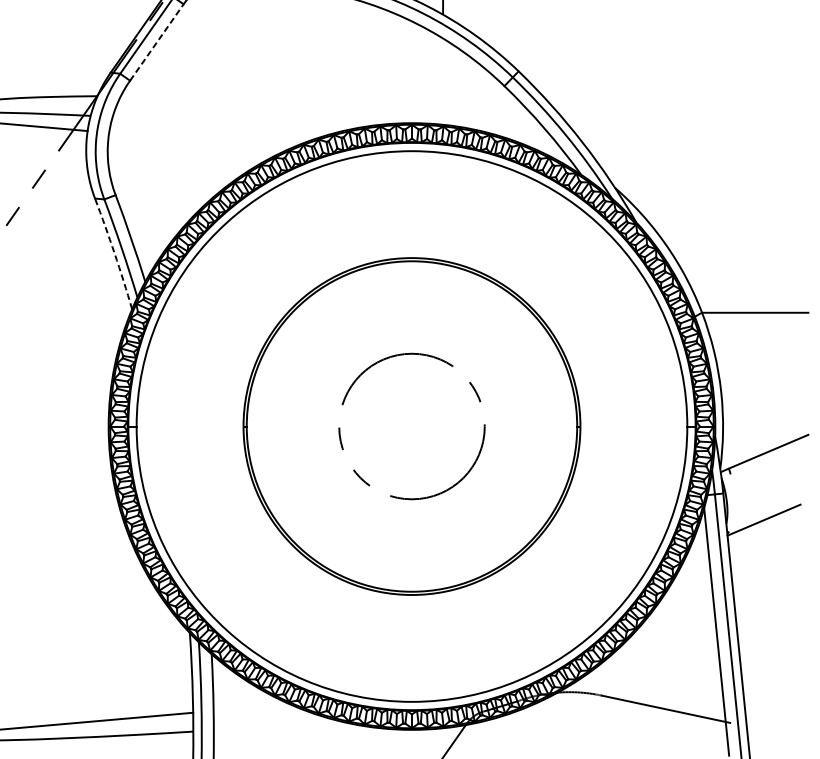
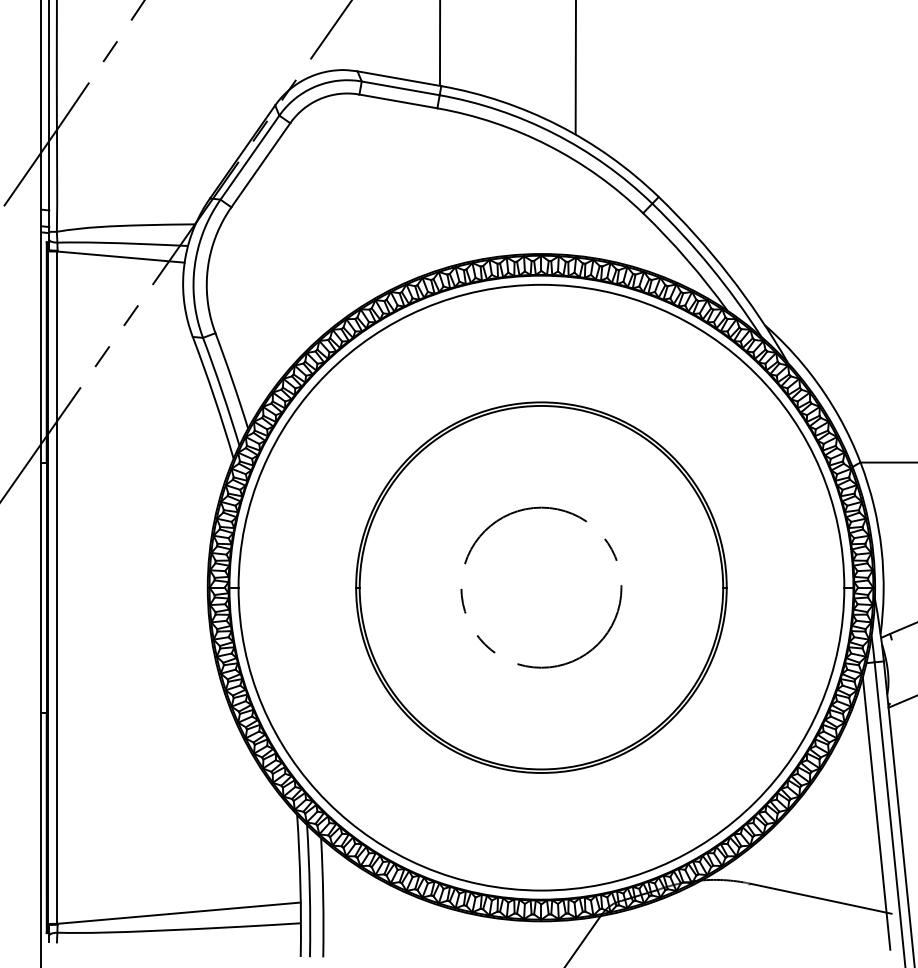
line: (157, 41) -> (261, 164), dashed -> solid
arc: (114, 253) -> (214, 397), dashed -> solid

